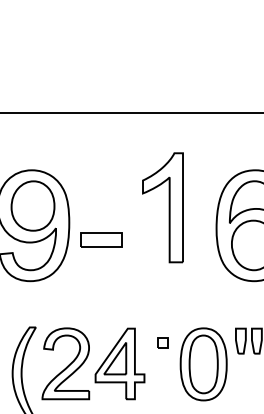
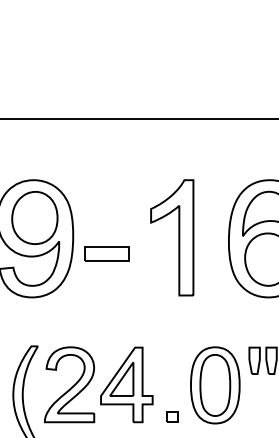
part: (163, 207) -> (172, 237), moved
part: (163, 342) -> (172, 416), moved

